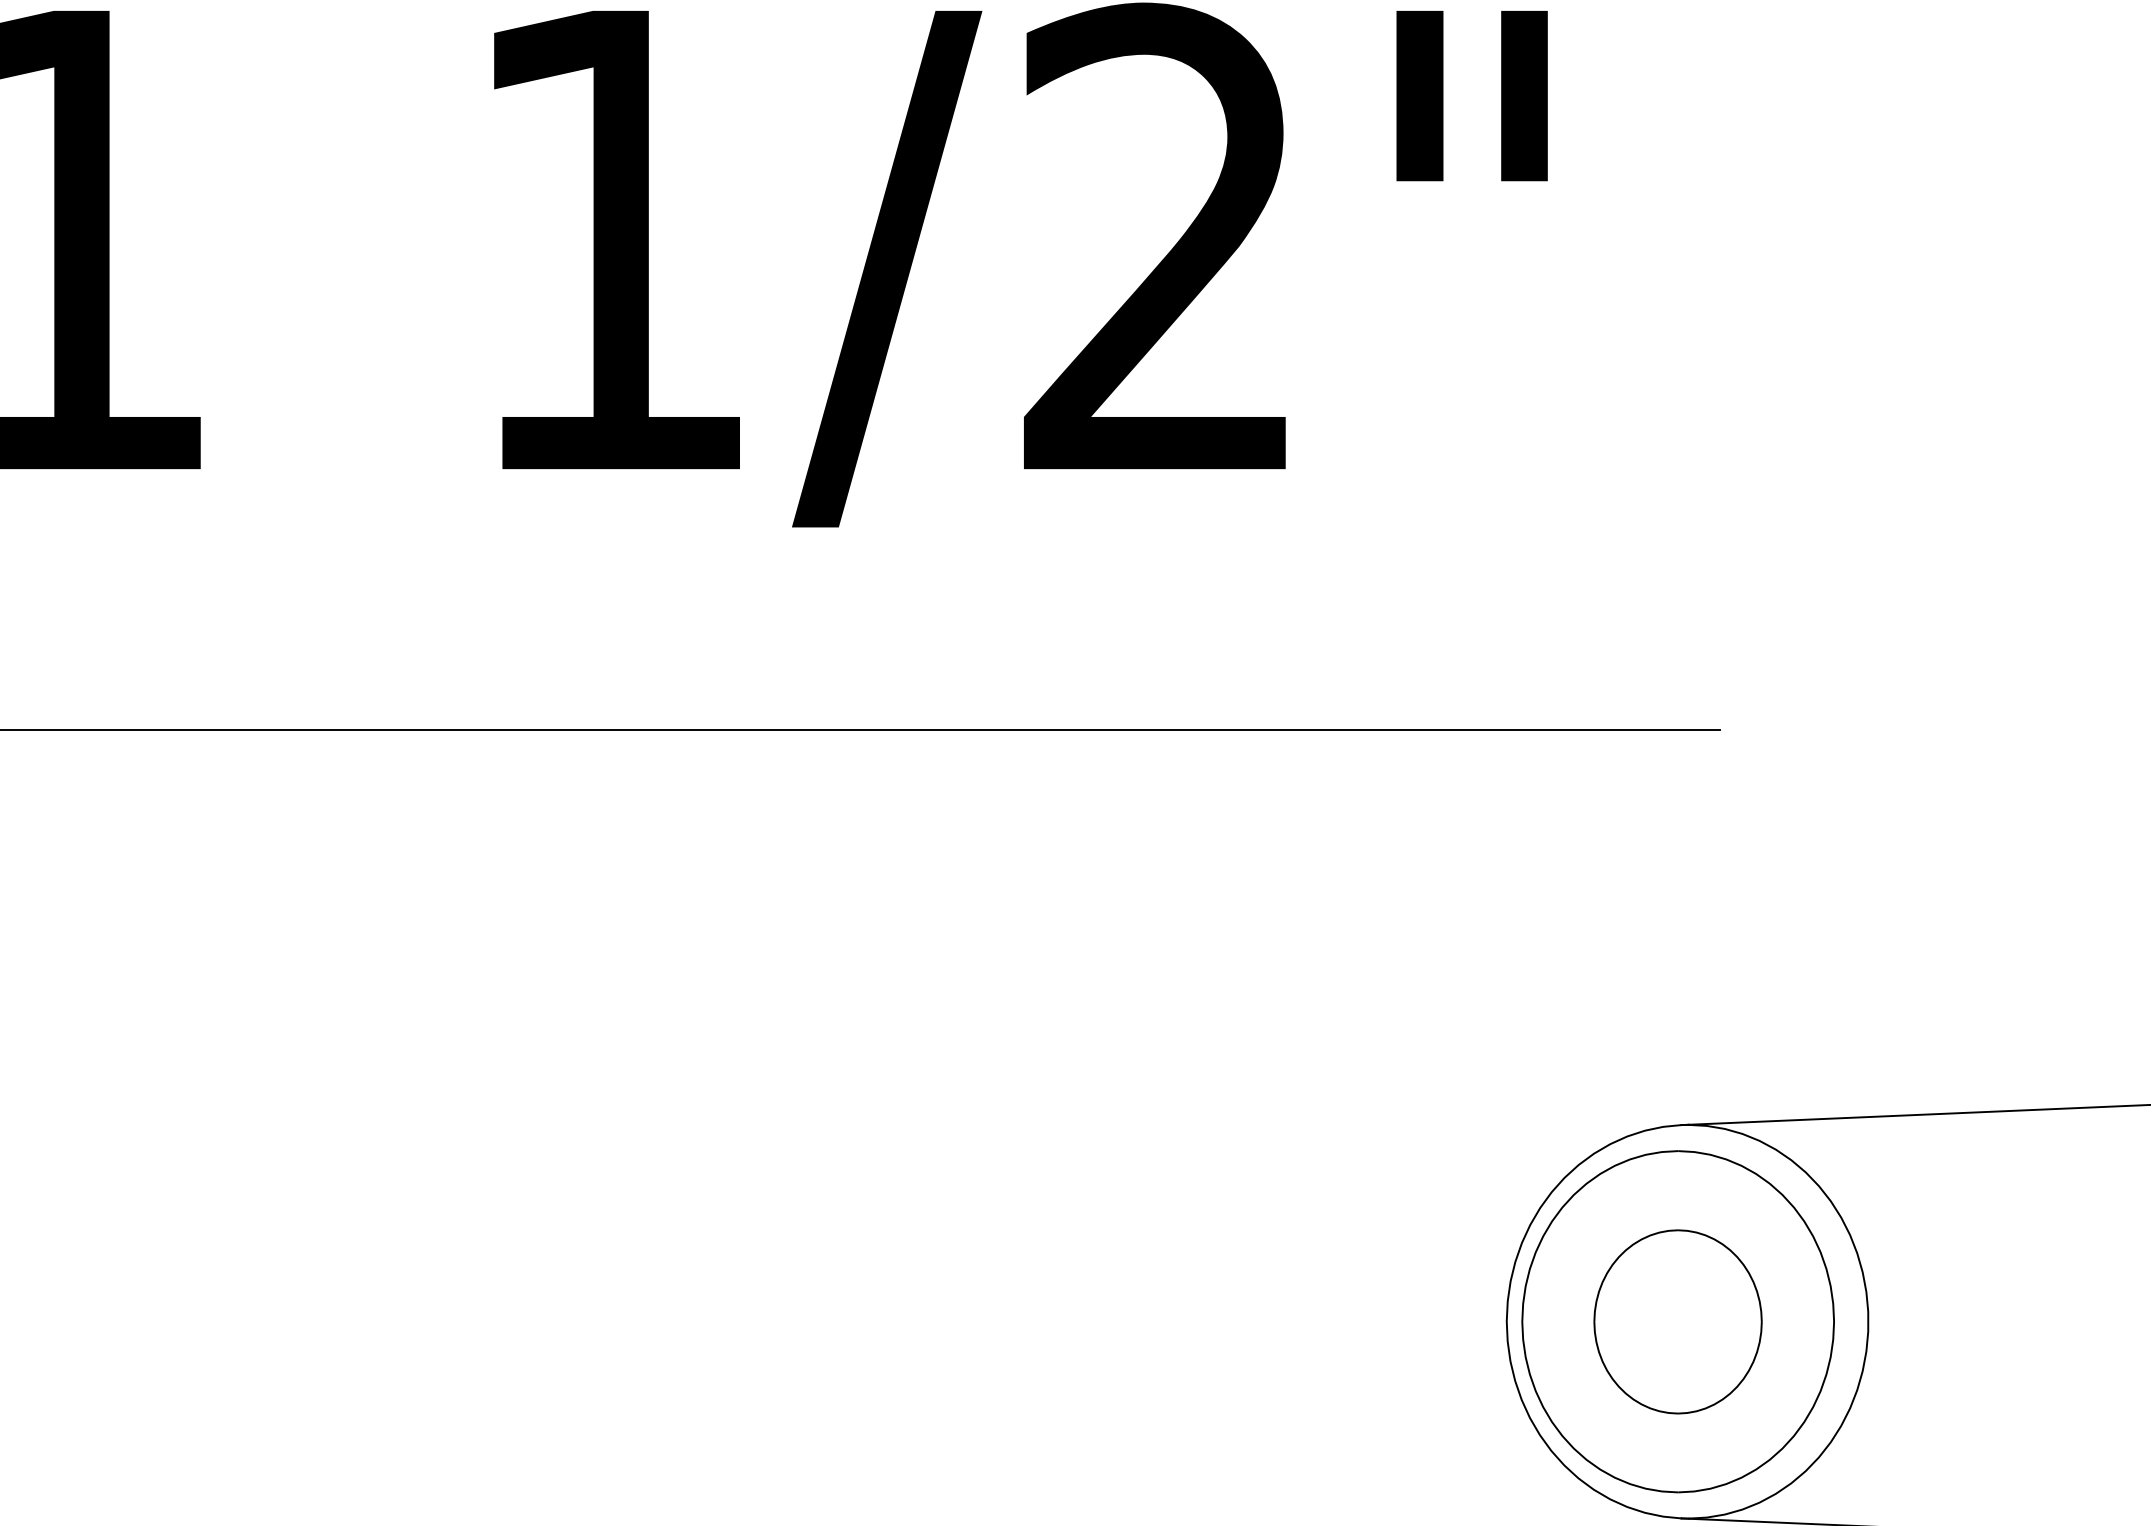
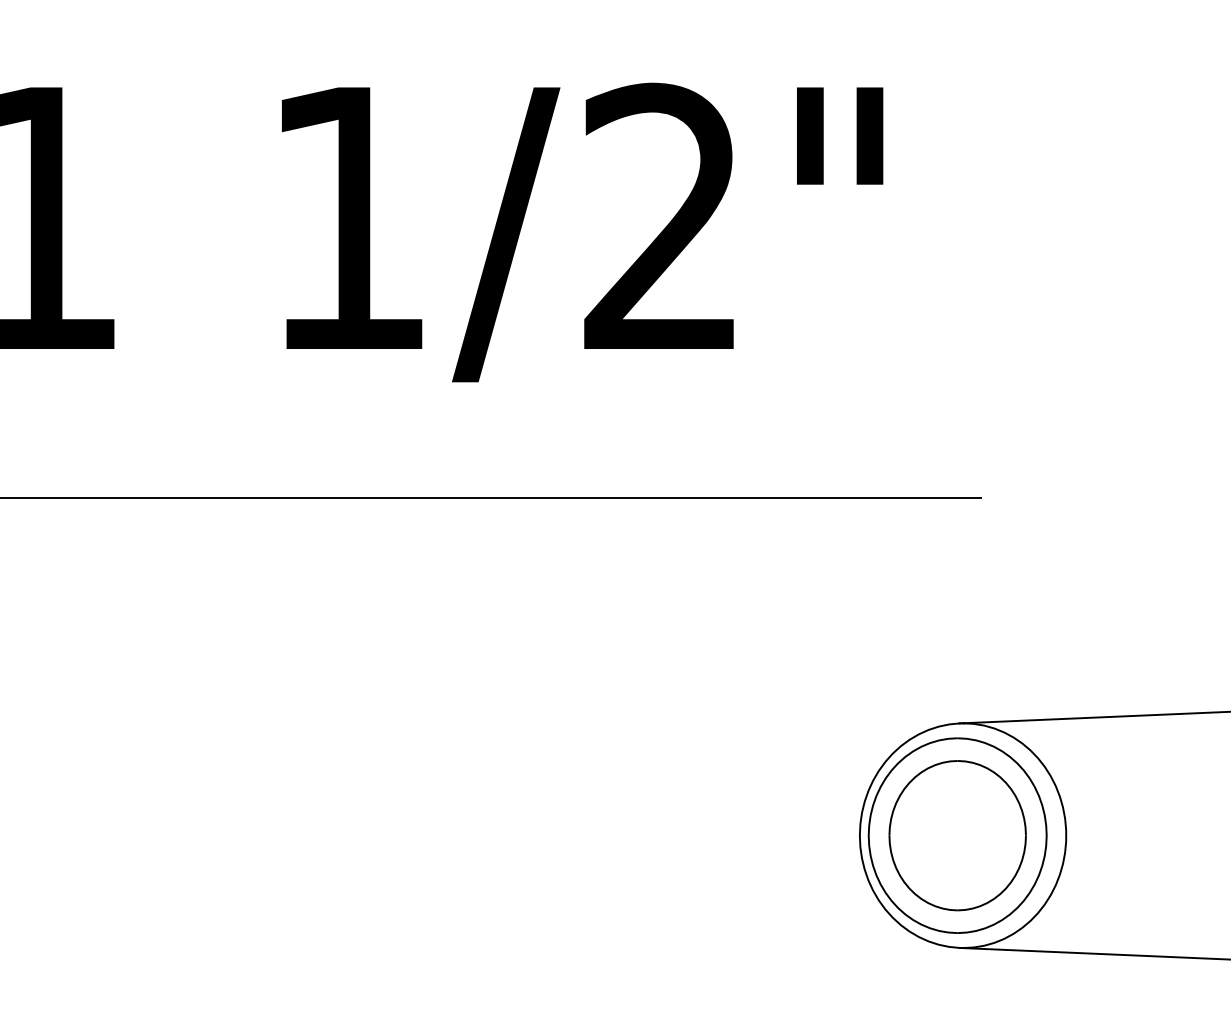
part: (1677, 1321) -> (957, 835), size x1.43

